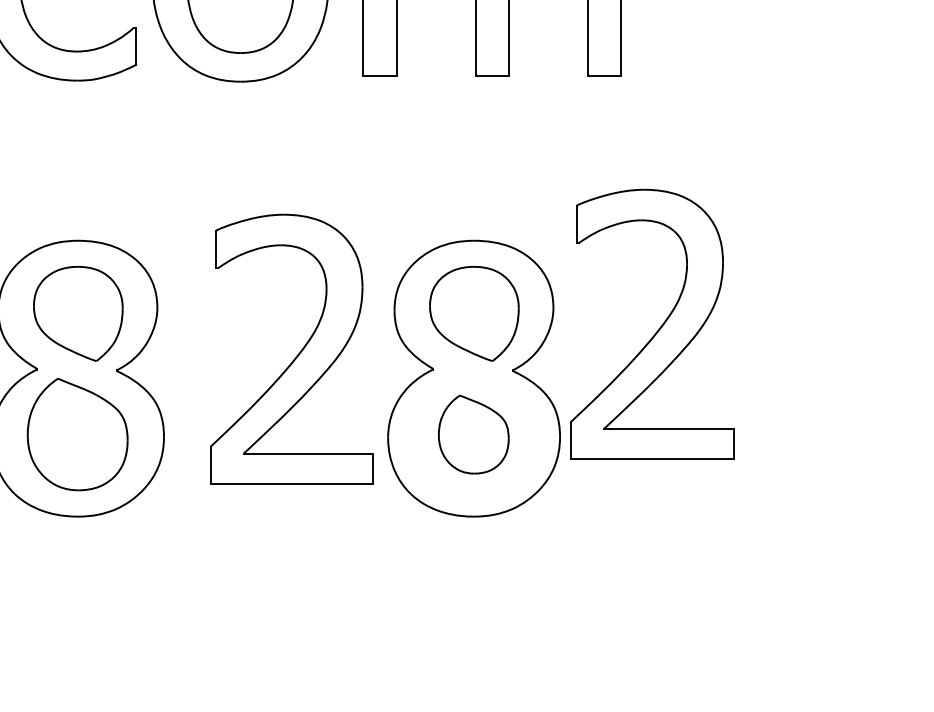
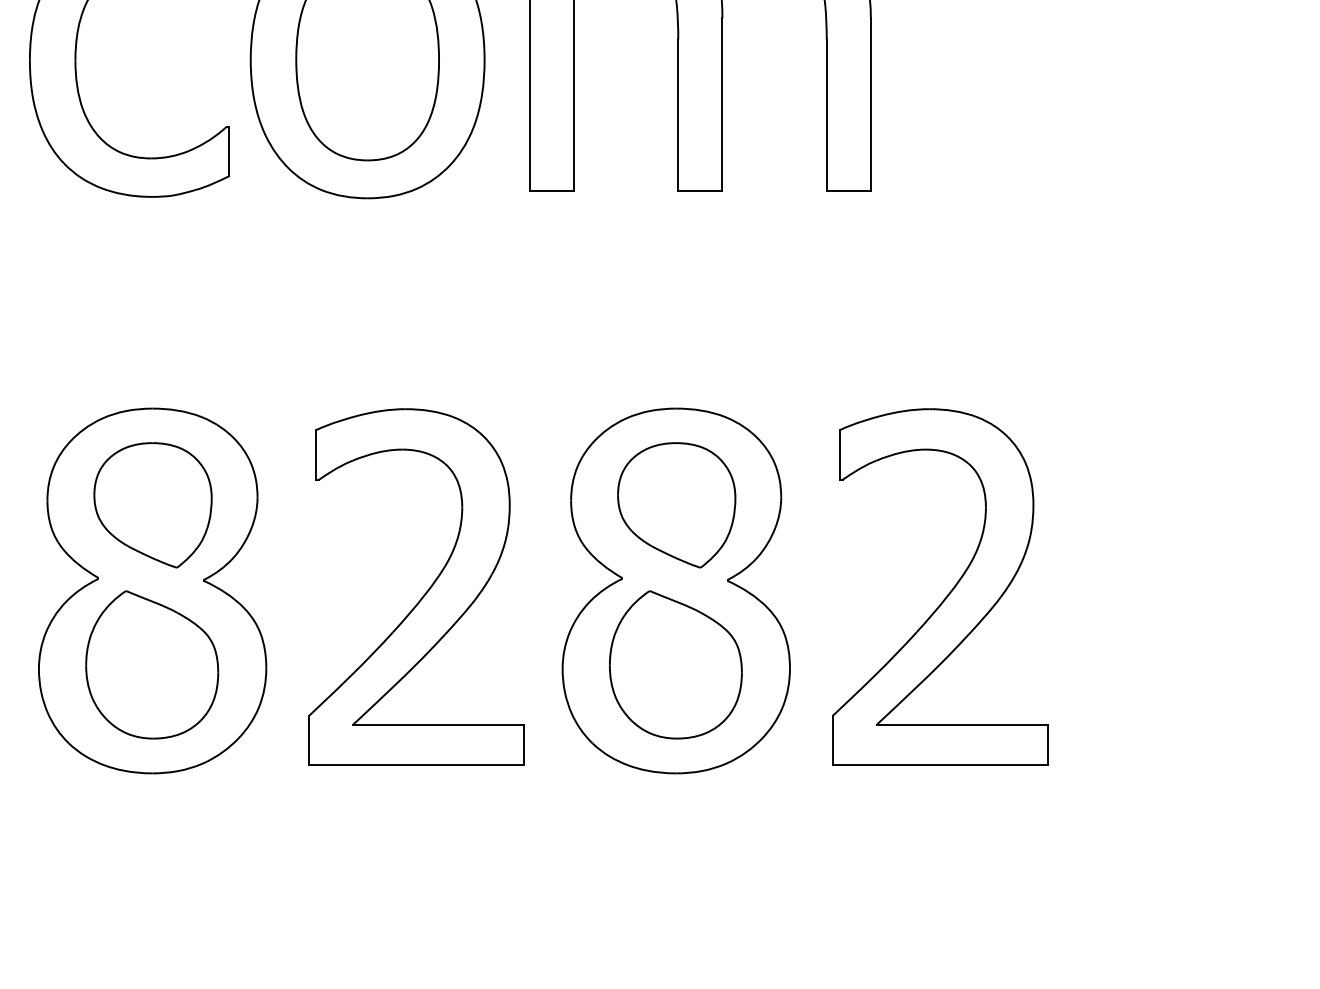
part: (658, 329) -> (948, 593), moved
part: (298, 354) -> (424, 593), moved
part: (473, 434) -> (675, 664), size x1.43

